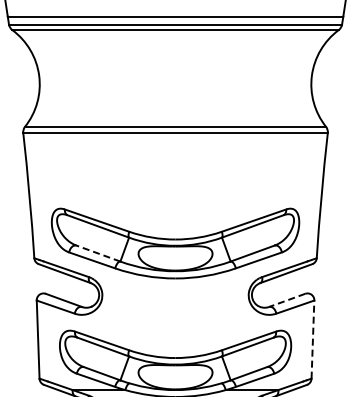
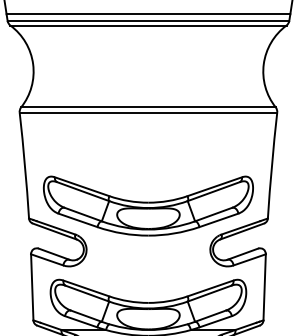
line: (98, 253) -> (83, 214), dashed -> solid
line: (286, 300) -> (242, 254), dashed -> solid
line: (312, 339) -> (264, 287), dashed -> solid

